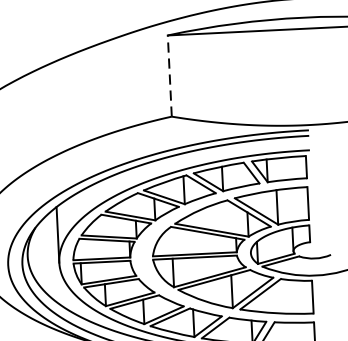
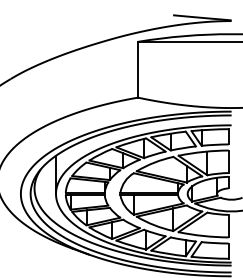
line: (170, 75) -> (138, 69), dashed -> solid

